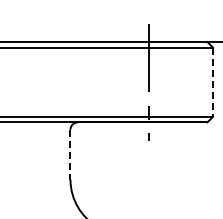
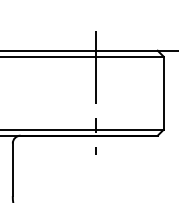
line: (212, 82) -> (163, 93), dashed -> solid
line: (70, 154) -> (12, 169), dashed -> solid

